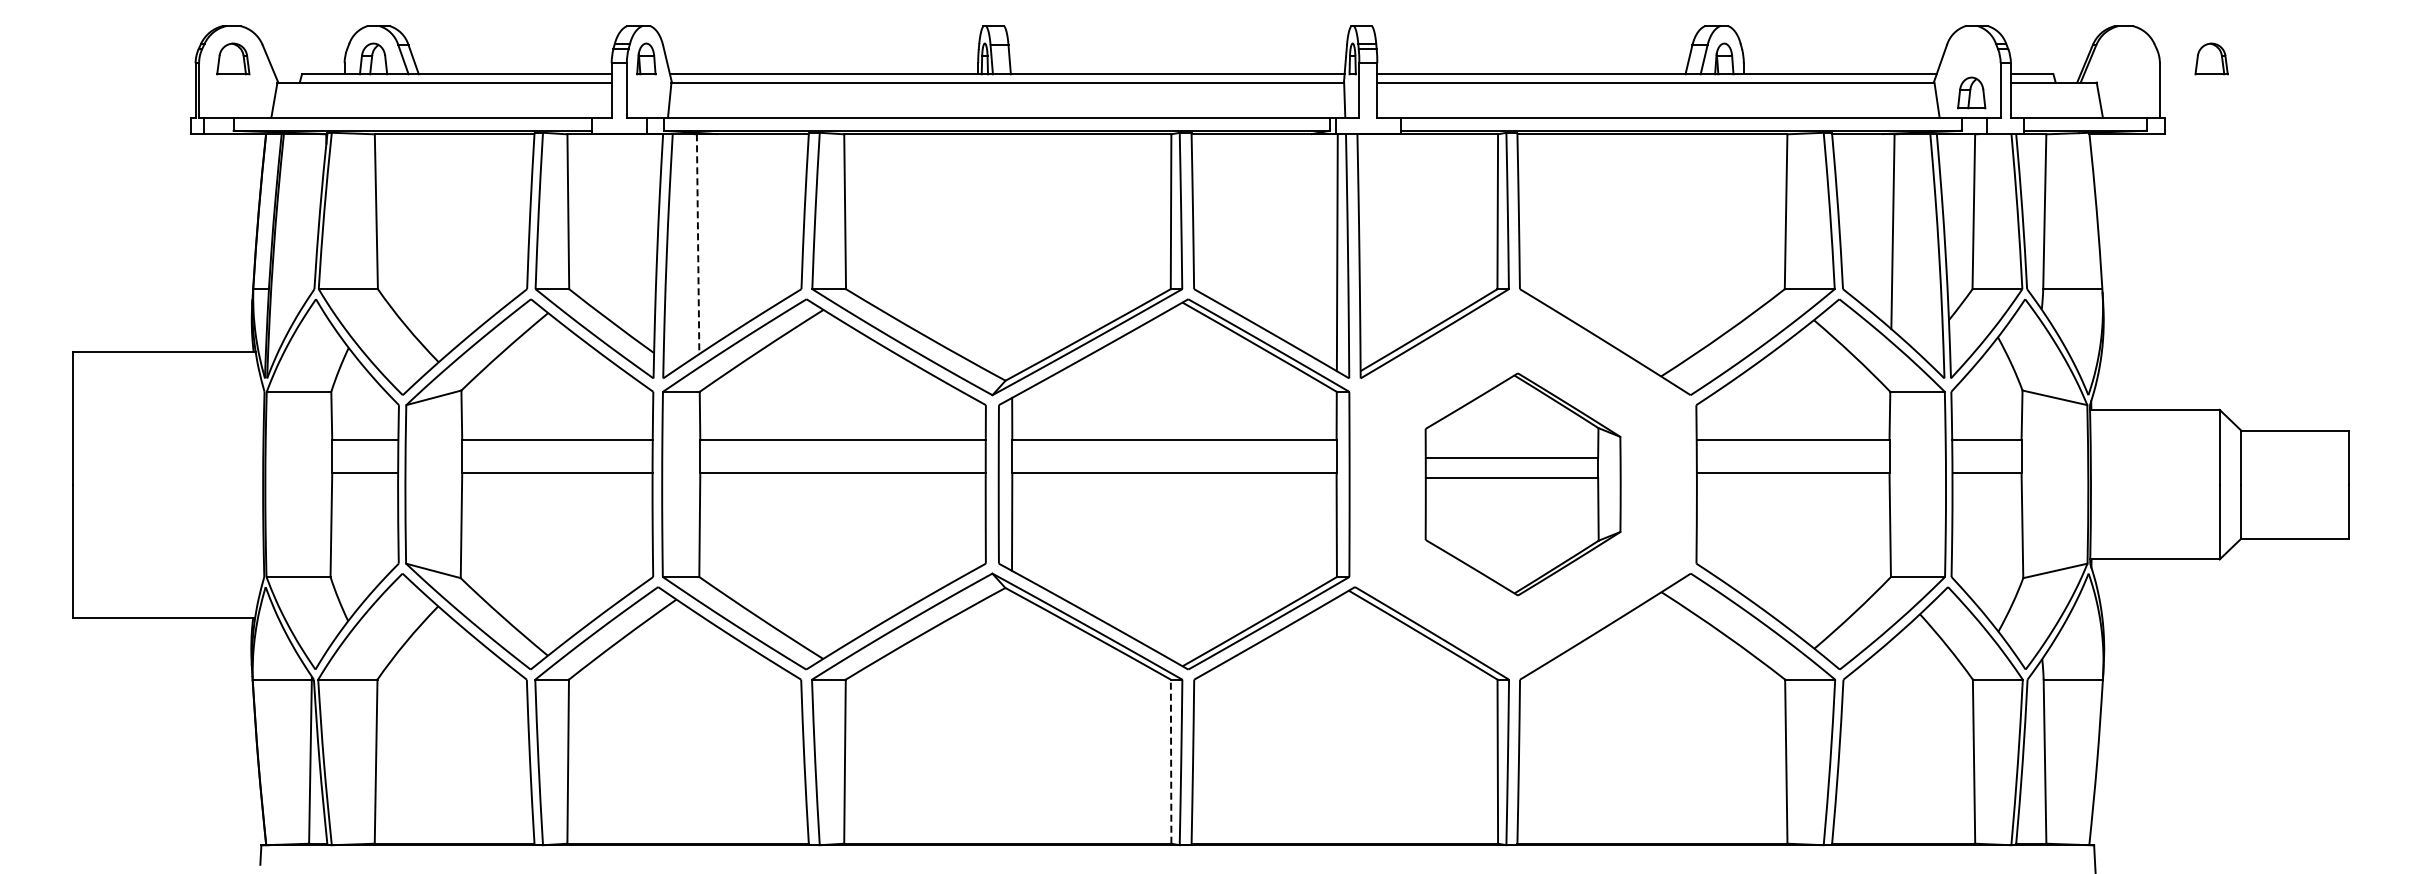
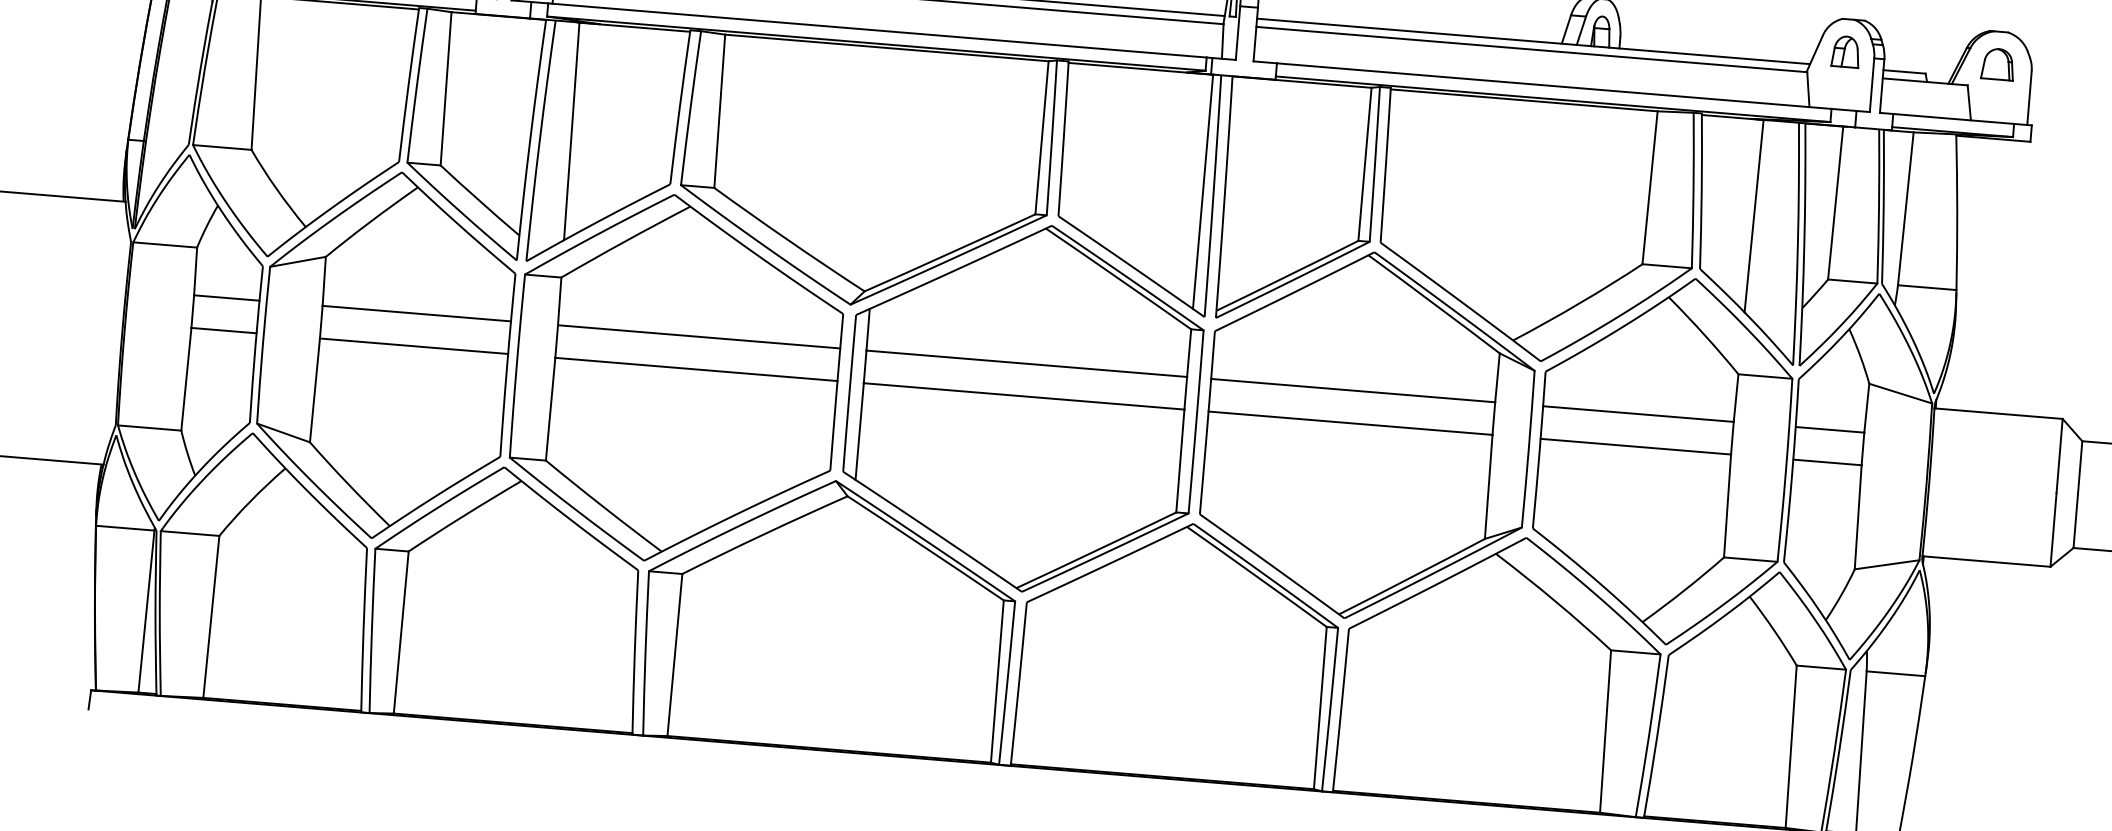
part: (2211, 58) -> (1998, 63), moved
part: (1971, 92) -> (1845, 51), moved
line: (698, 244) -> (572, 131), dashed -> solid
part: (1522, 484) -> (1367, 436), size x1.67
line: (1171, 761) -> (997, 681), dashed -> solid

